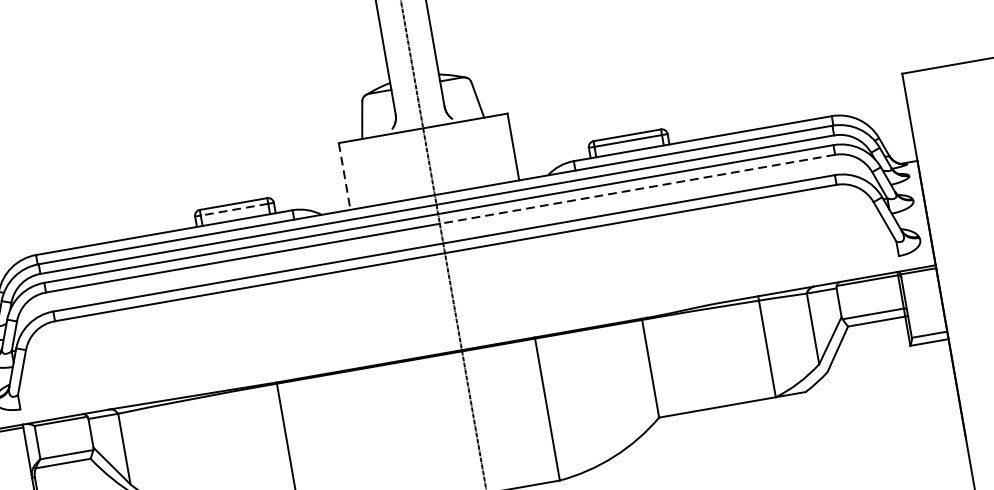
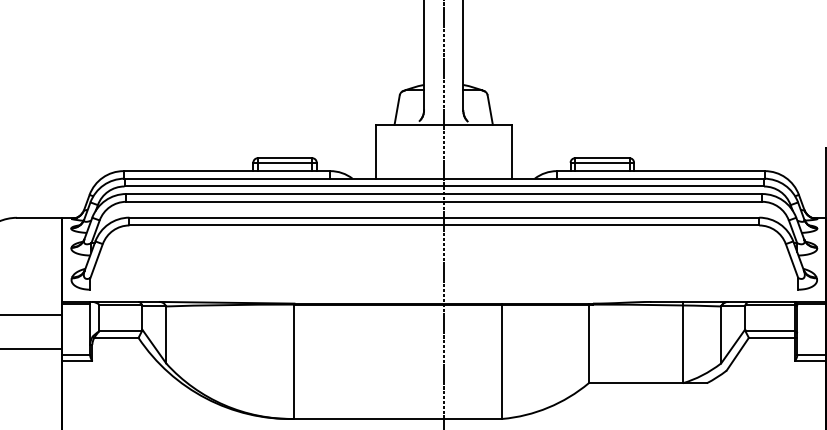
line: (344, 176) -> (375, 151), dashed -> solid
line: (636, 189) -> (602, 201), dashed -> solid
line: (233, 209) -> (284, 162), dashed -> solid

